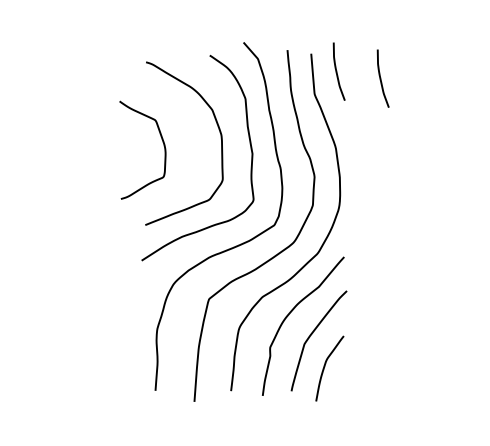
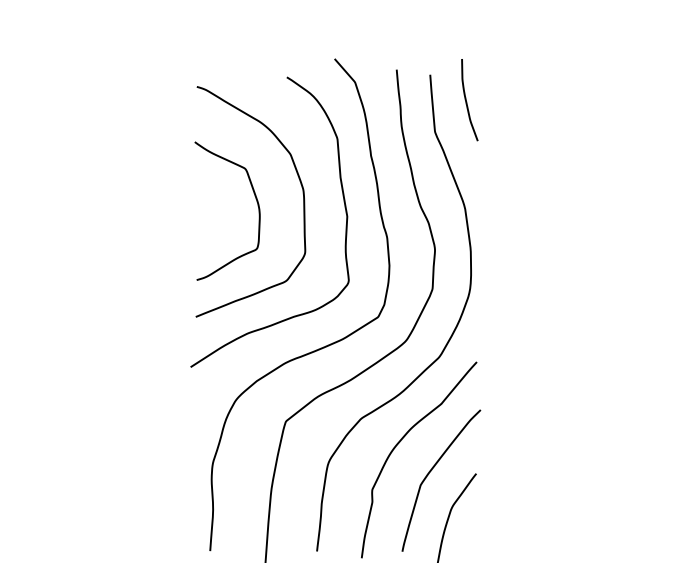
curve: (381, 78) -> (529, 109), removed
curve: (162, 142) -> (255, 200), moved

